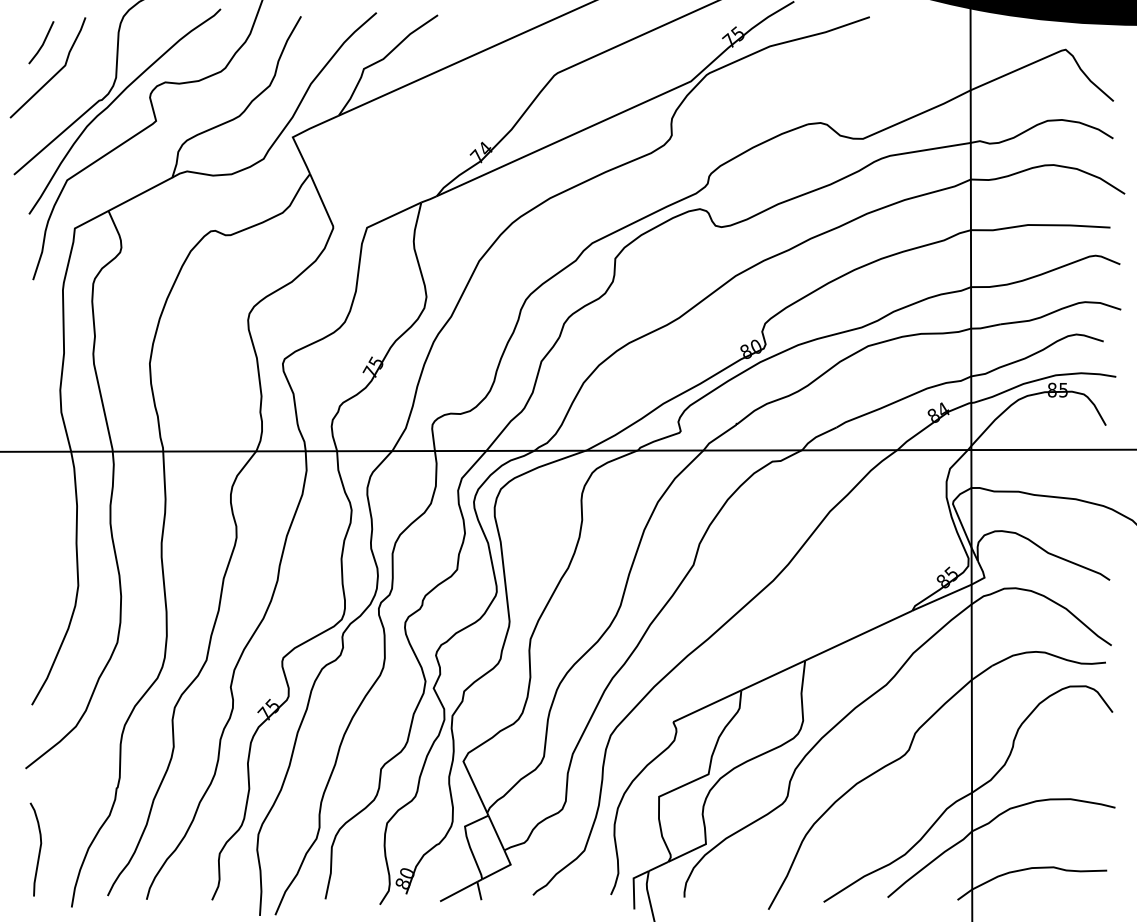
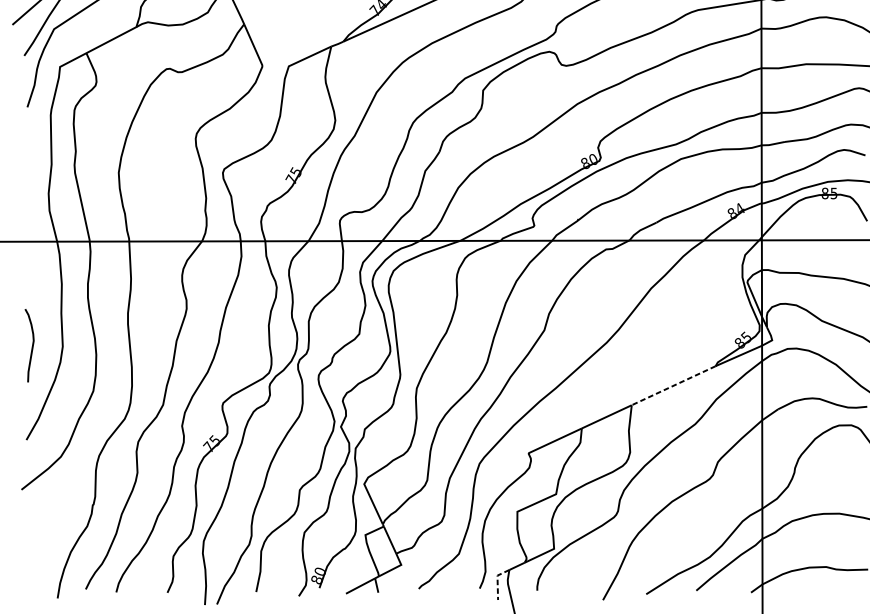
line: (858, 635) -> (673, 385), solid -> dashed
curve: (39, 849) -> (32, 345), moved
line: (633, 885) -> (497, 581), solid -> dashed

